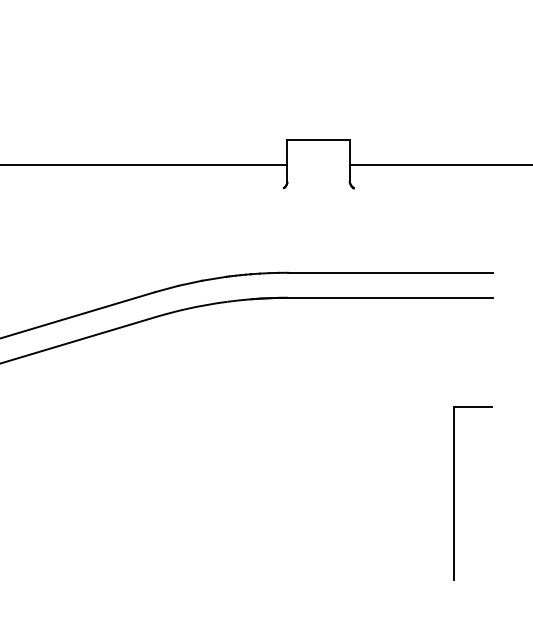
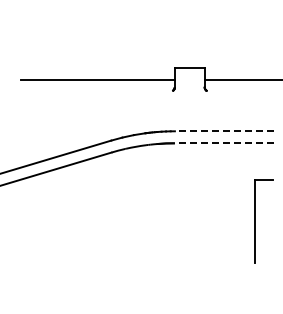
line: (388, 273) -> (223, 131), solid -> dashed
line: (388, 298) -> (223, 143), solid -> dashed
part: (455, 494) -> (255, 221), moved

